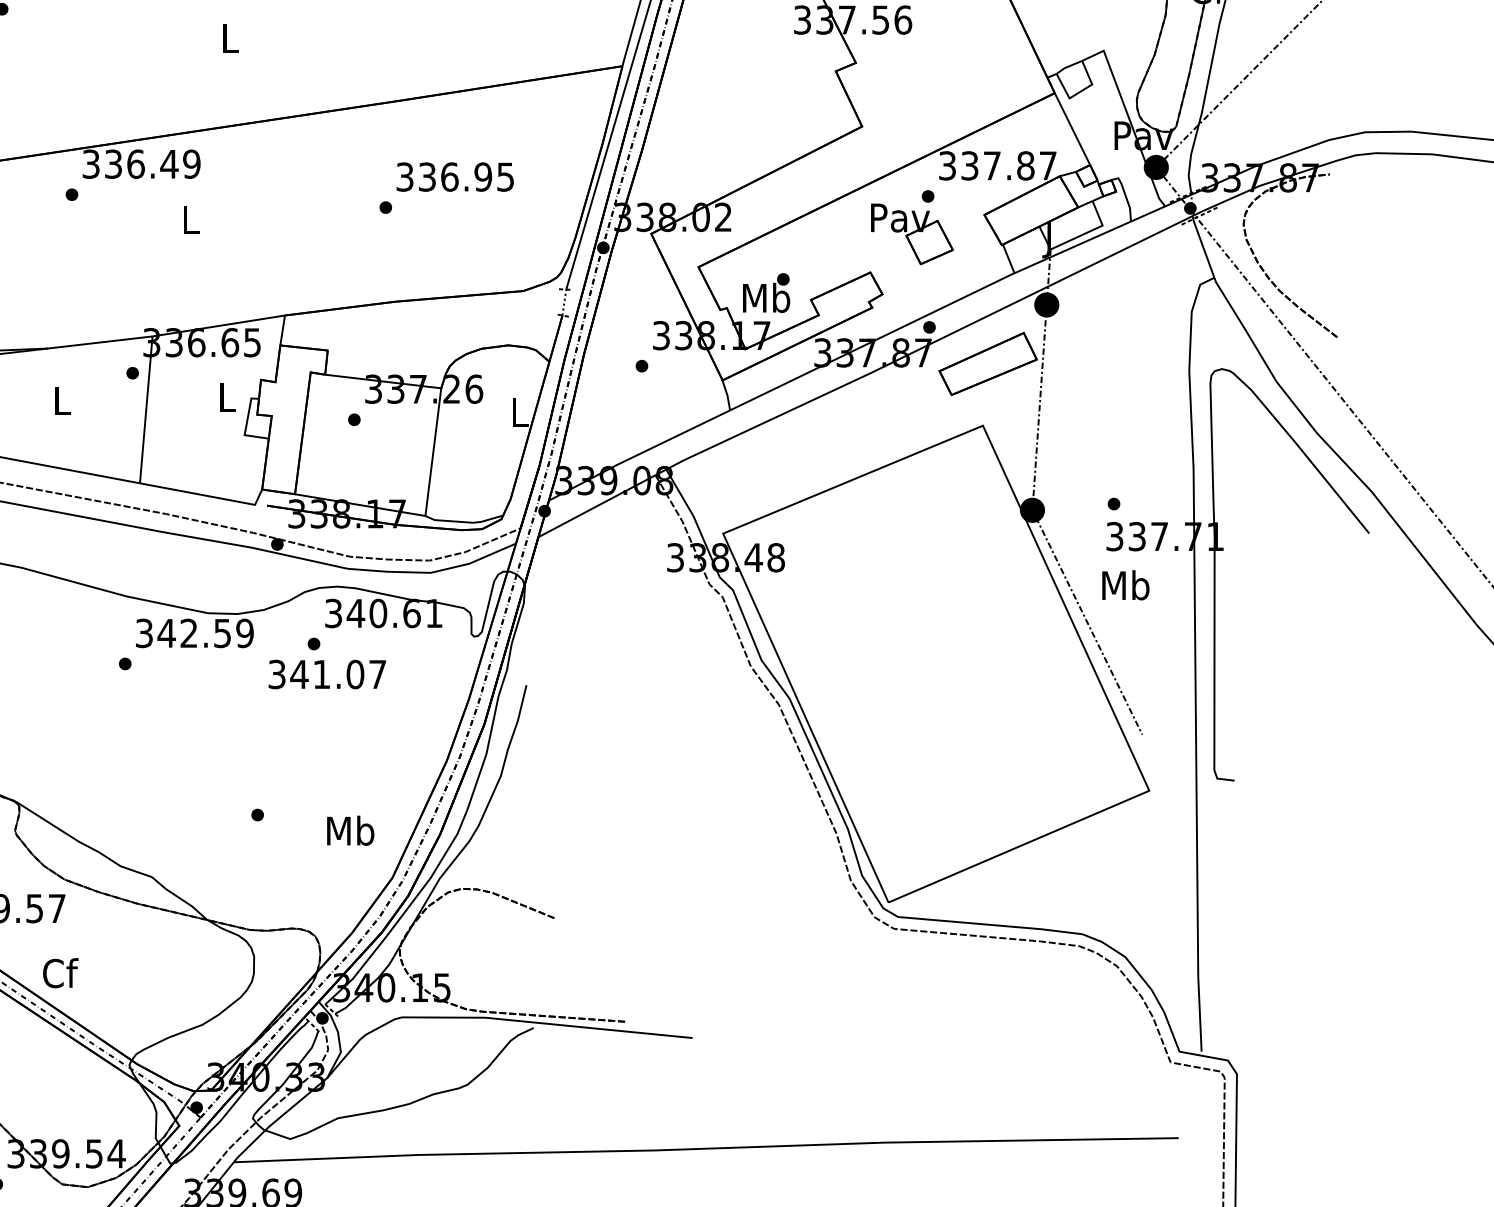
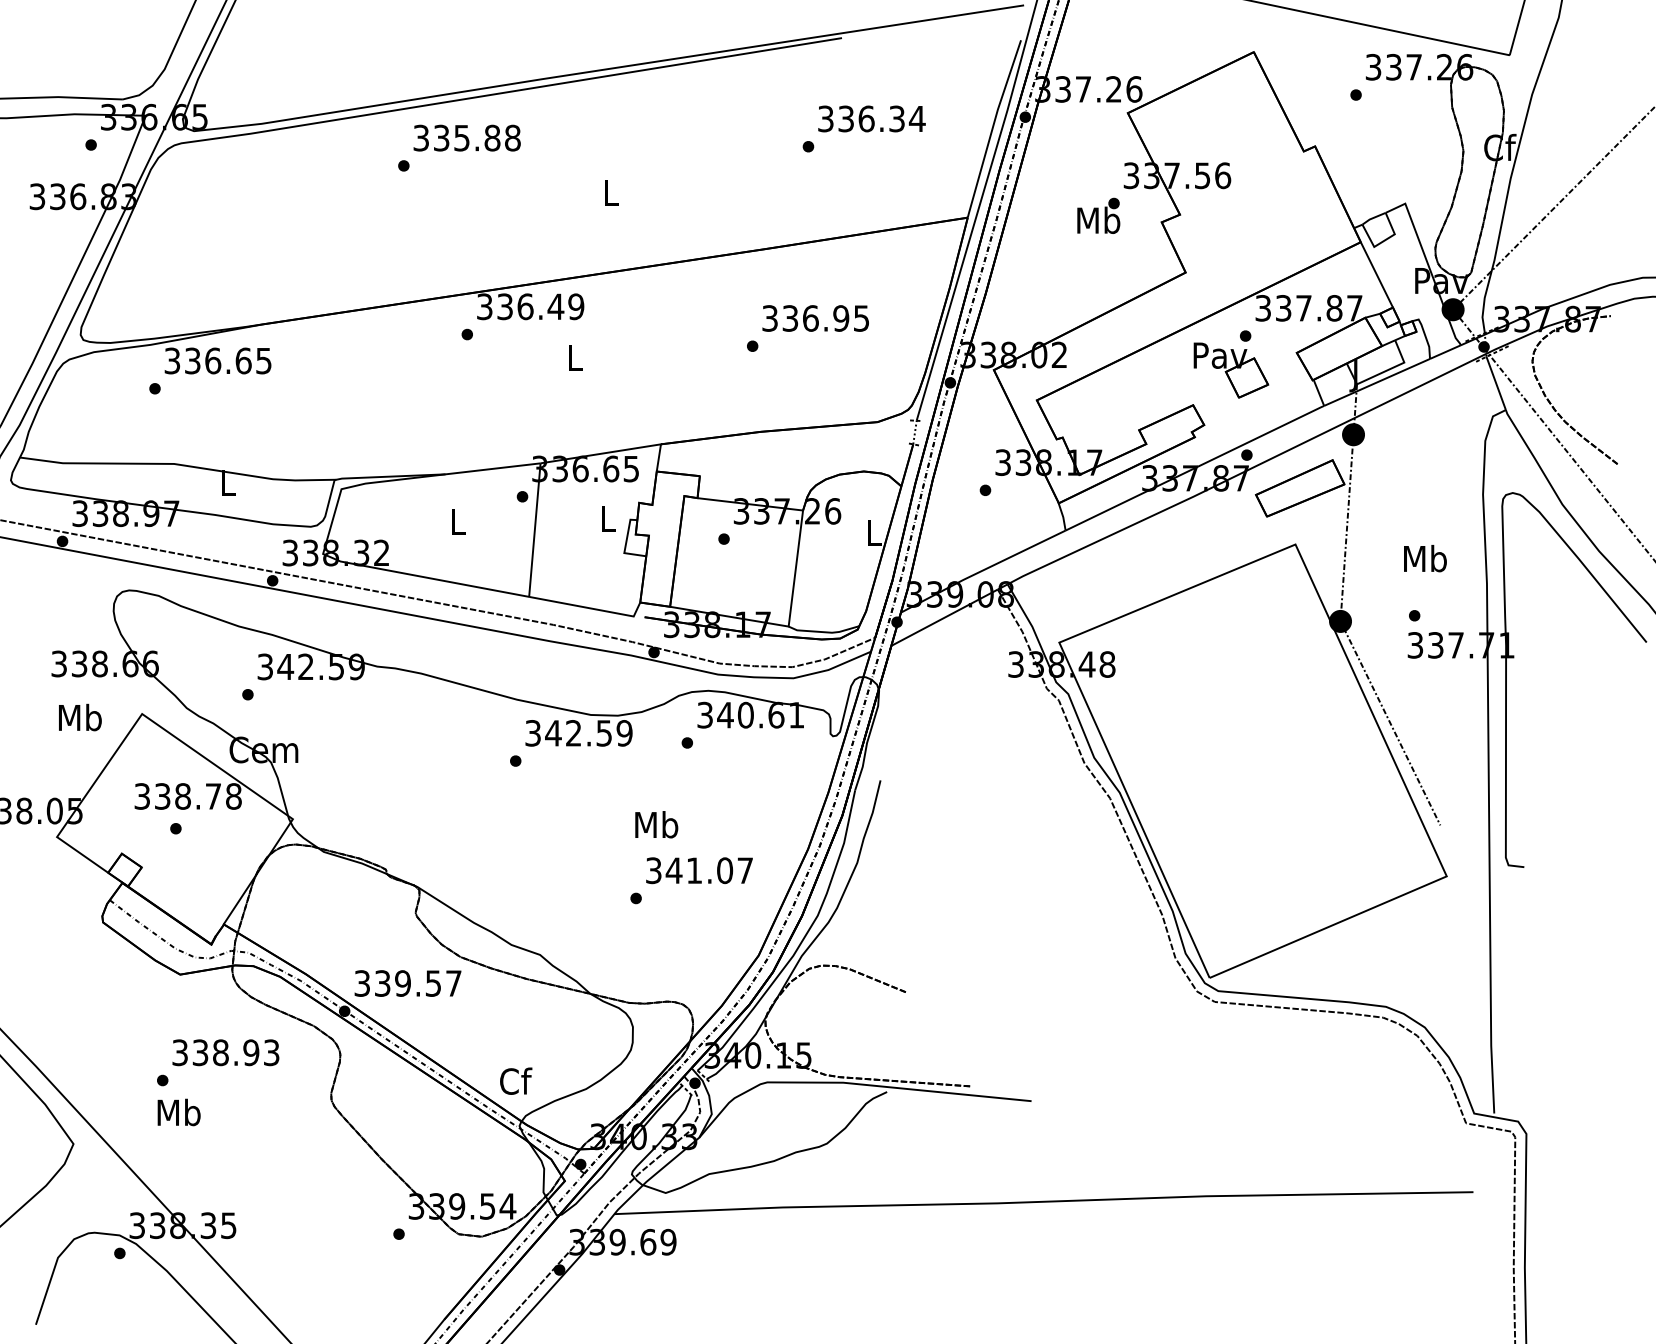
text: (766, 292) -> (1098, 215), moved
text: (1125, 585) -> (1425, 558), moved
text: (327, 674) -> (699, 870), moved
text: (350, 830) -> (656, 824), moved
text: (61, 972) -> (516, 1080), moved

